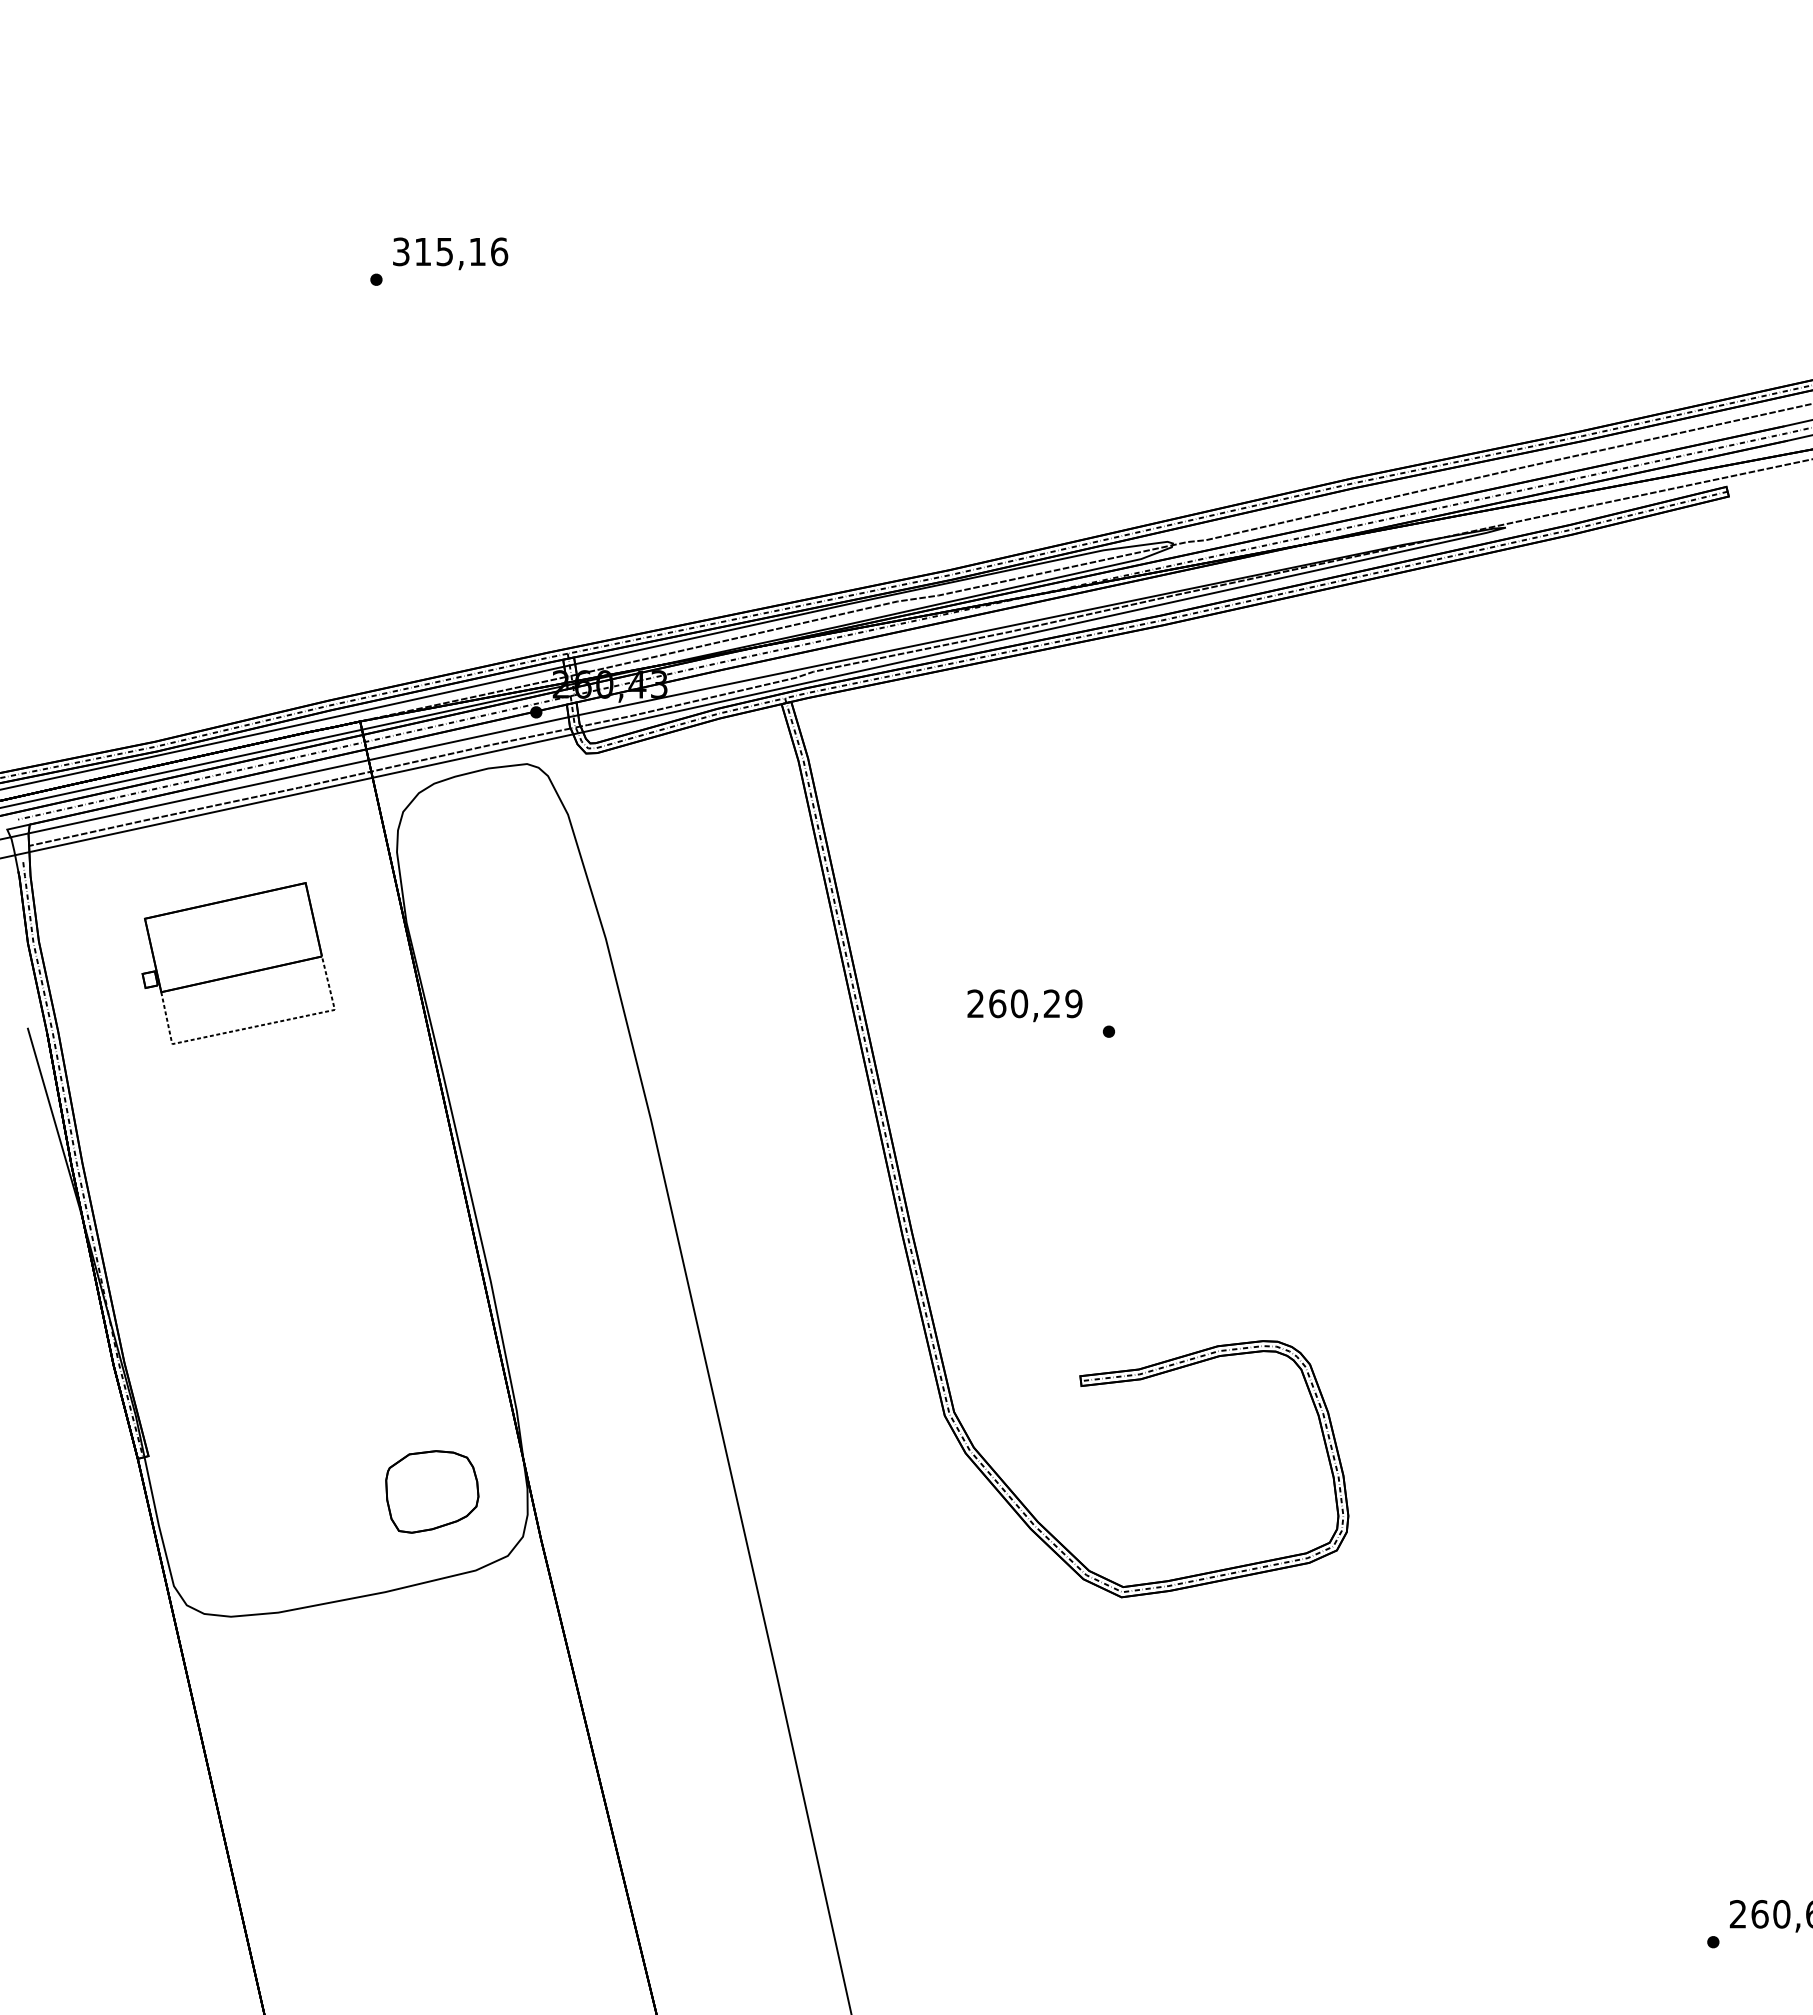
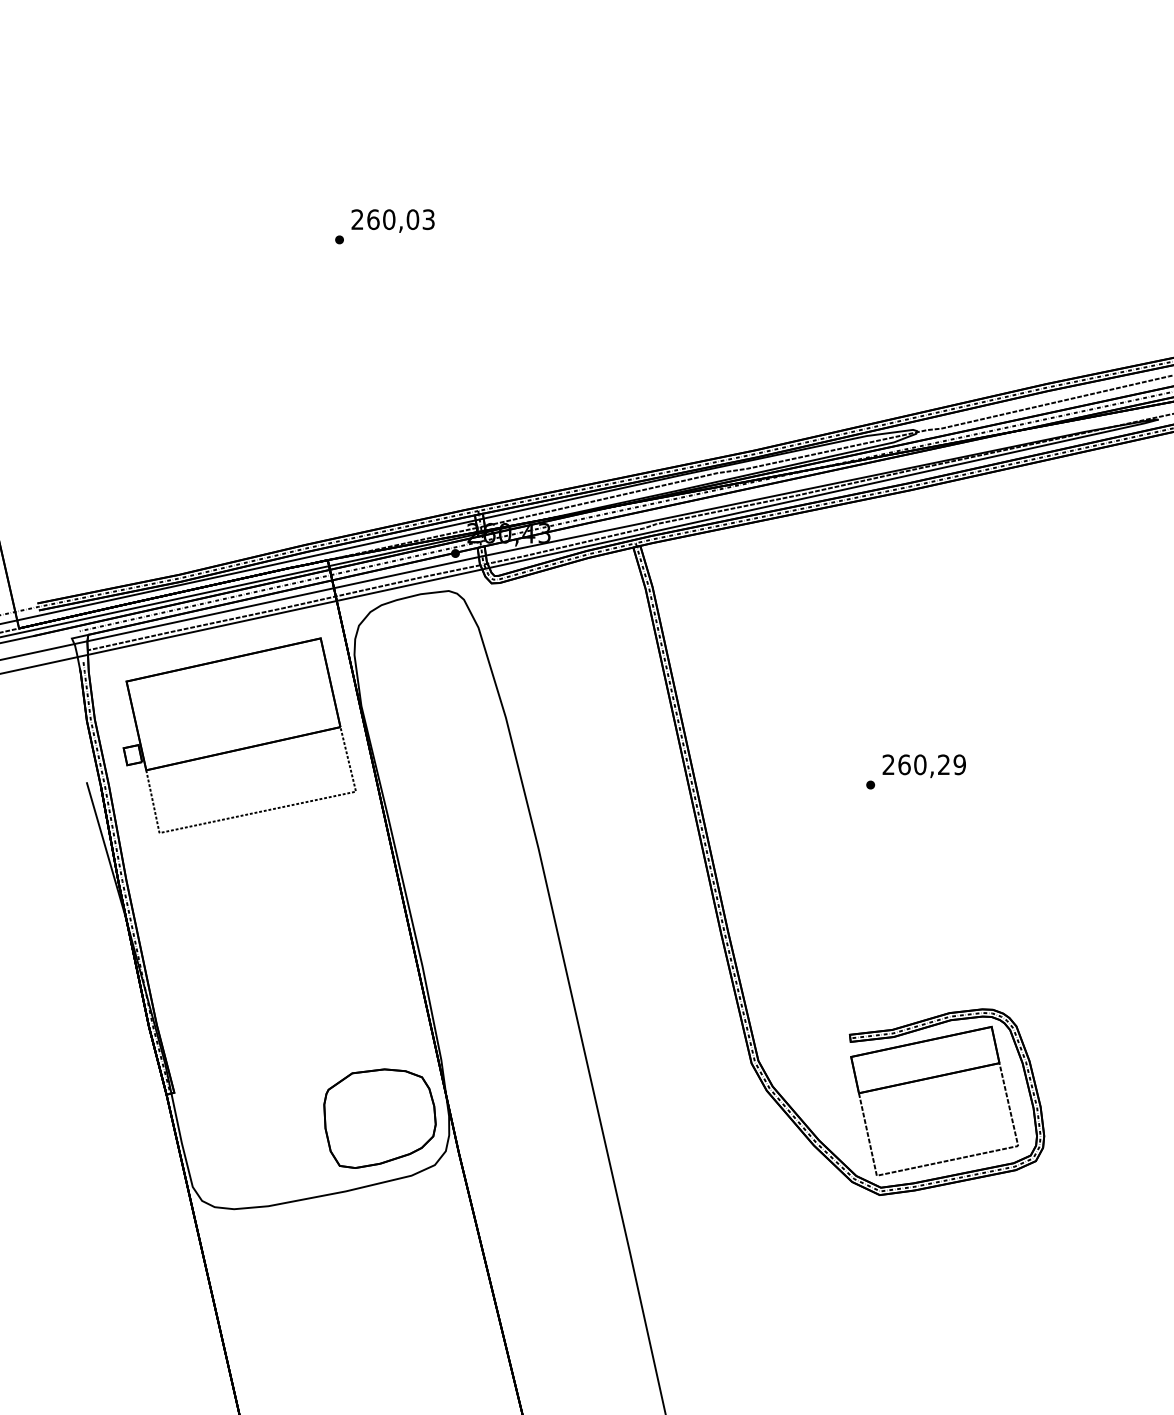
text: (450, 251) -> (393, 219), 315,16 -> 260,03
part: (238, 963) -> (239, 735), size x1.67
text: (1024, 1005) -> (923, 766), moved
part: (1189, 1437) -> (929, 1079), added
part: (432, 1491) -> (380, 1118), size x1.67

